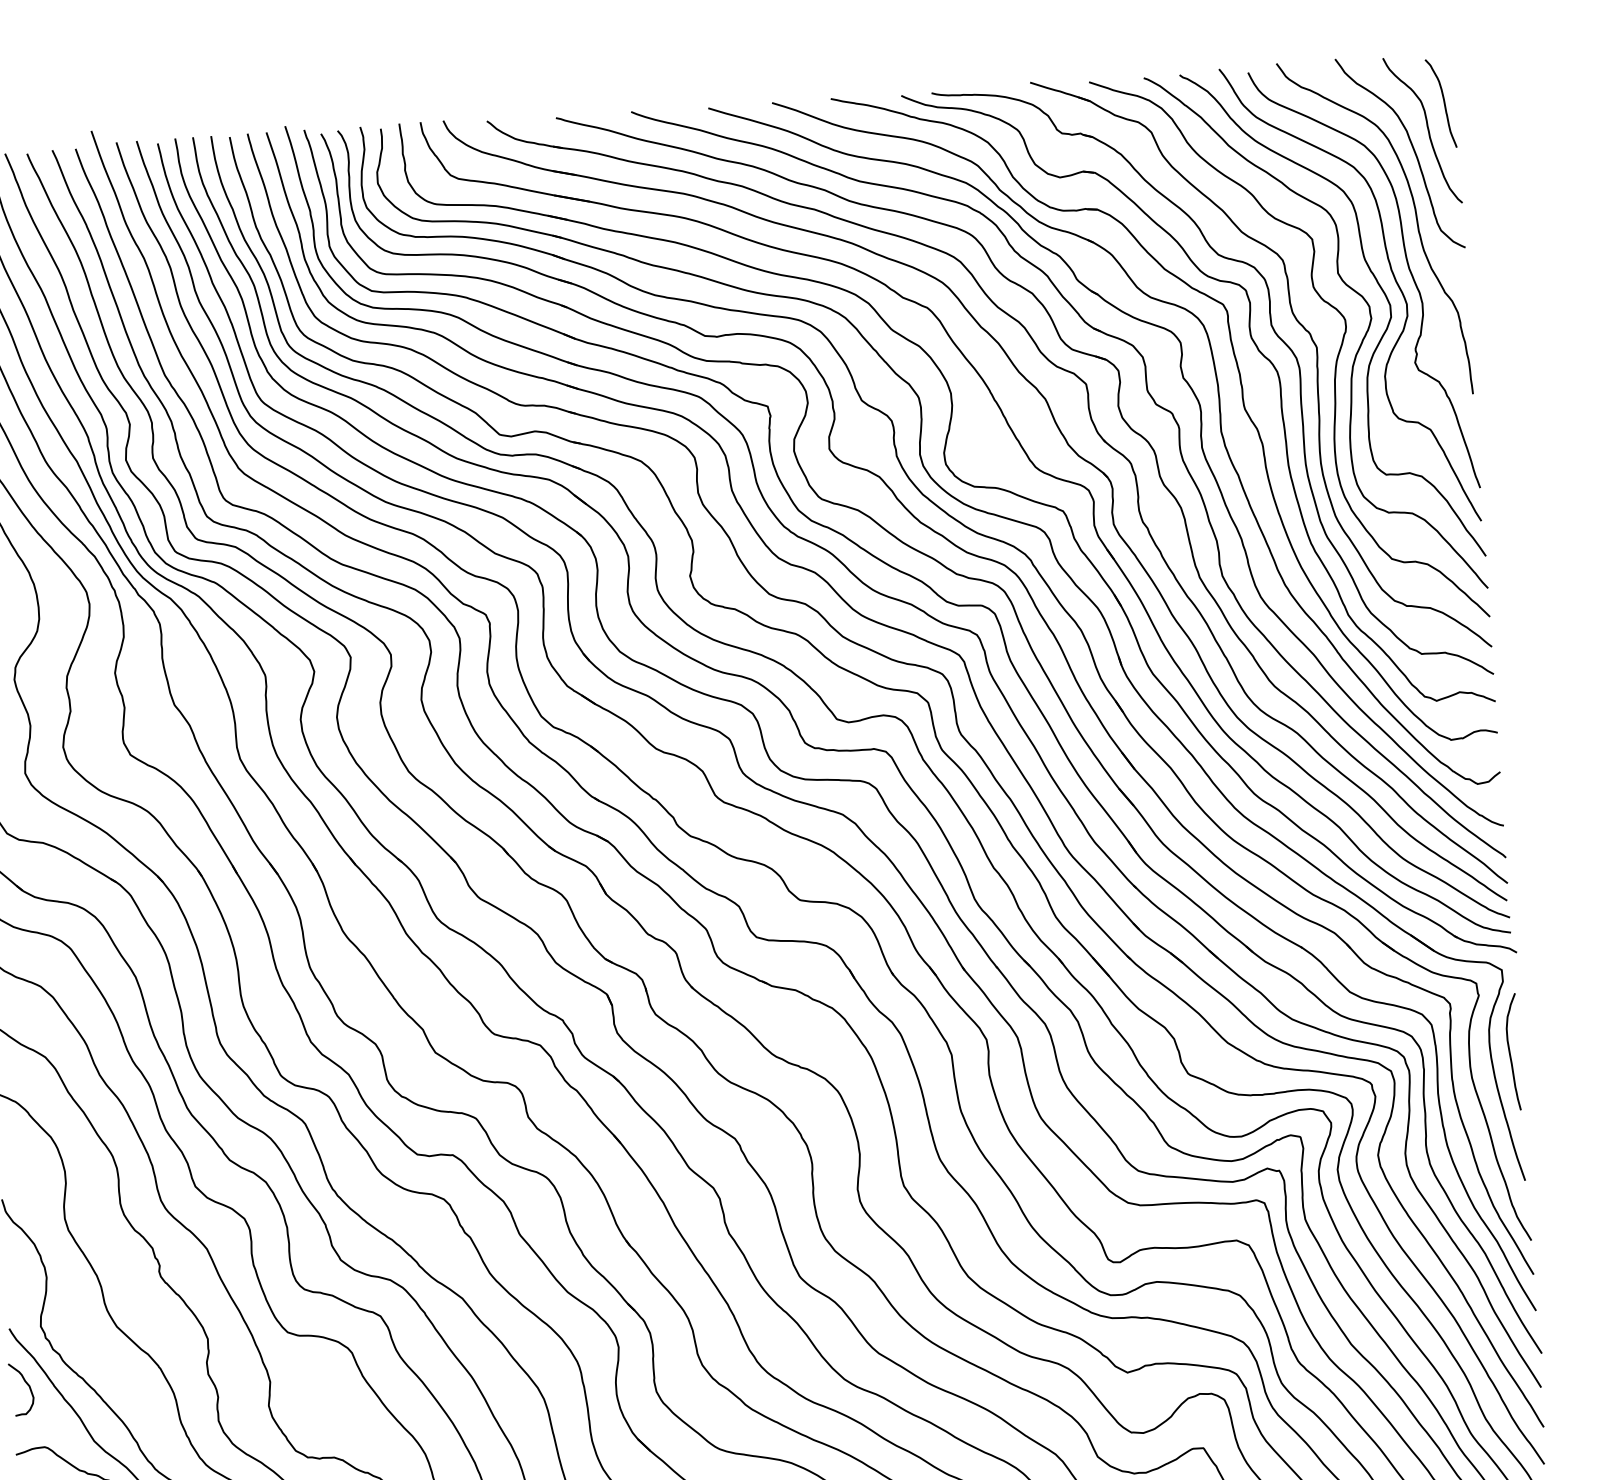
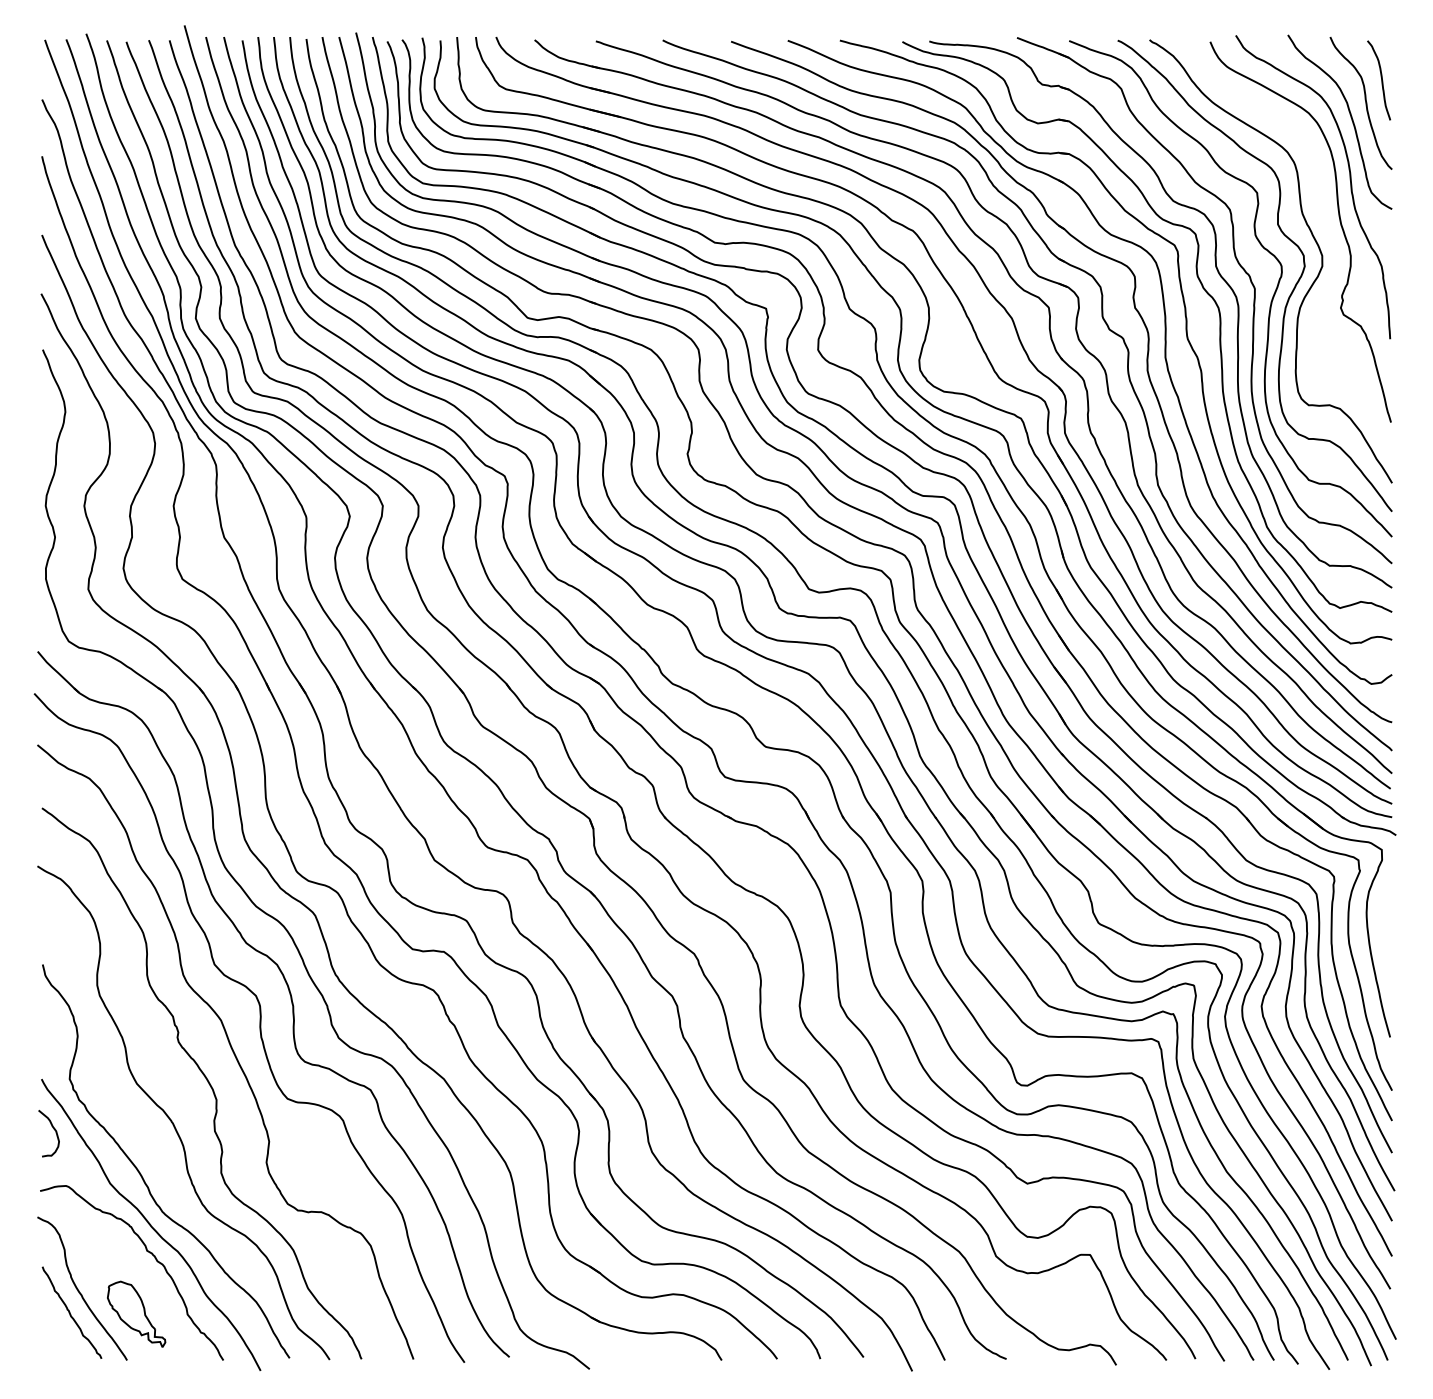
curve: (1393, 277) -> (1326, 231), removed
curve: (1510, 1051) -> (1384, 922), removed

